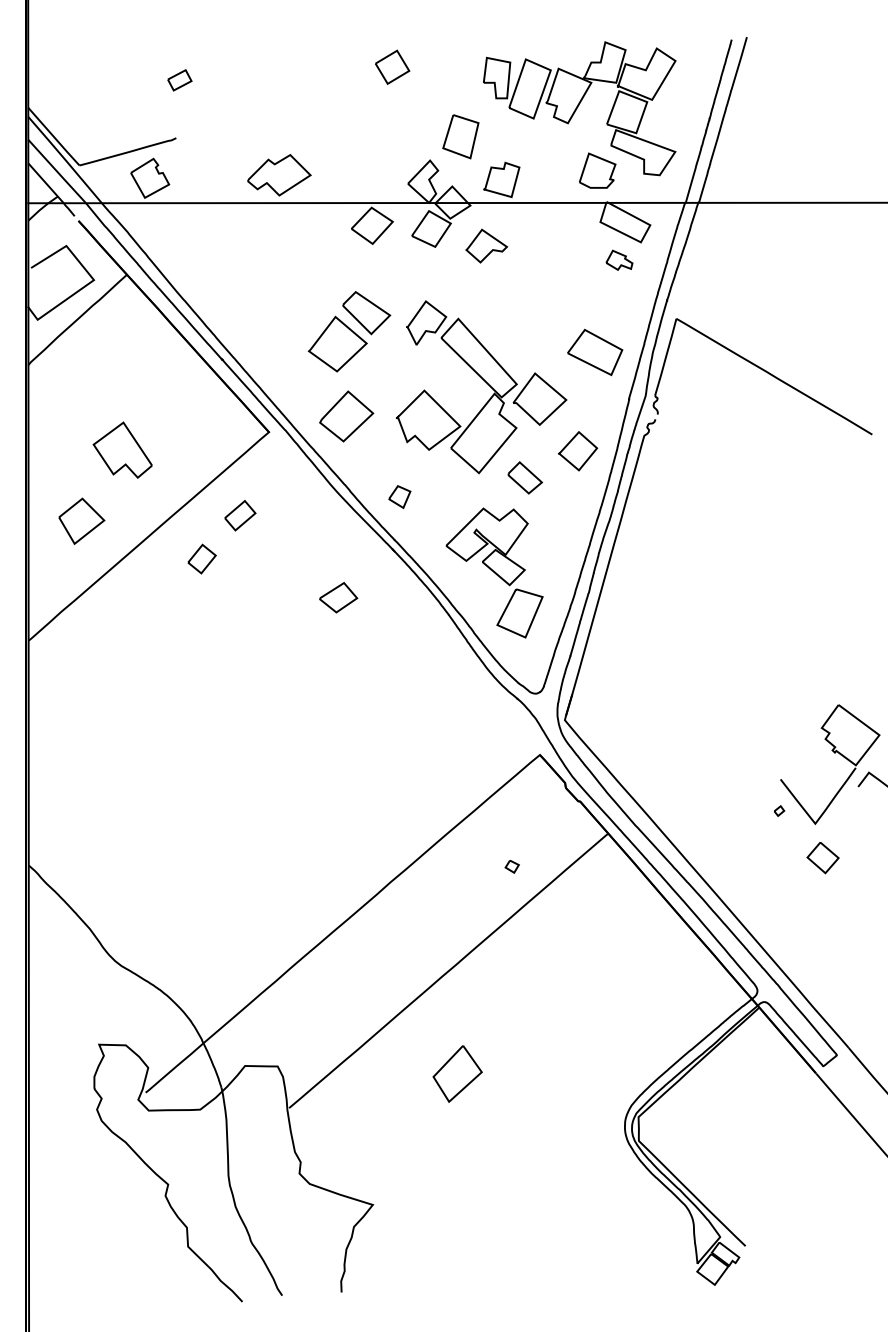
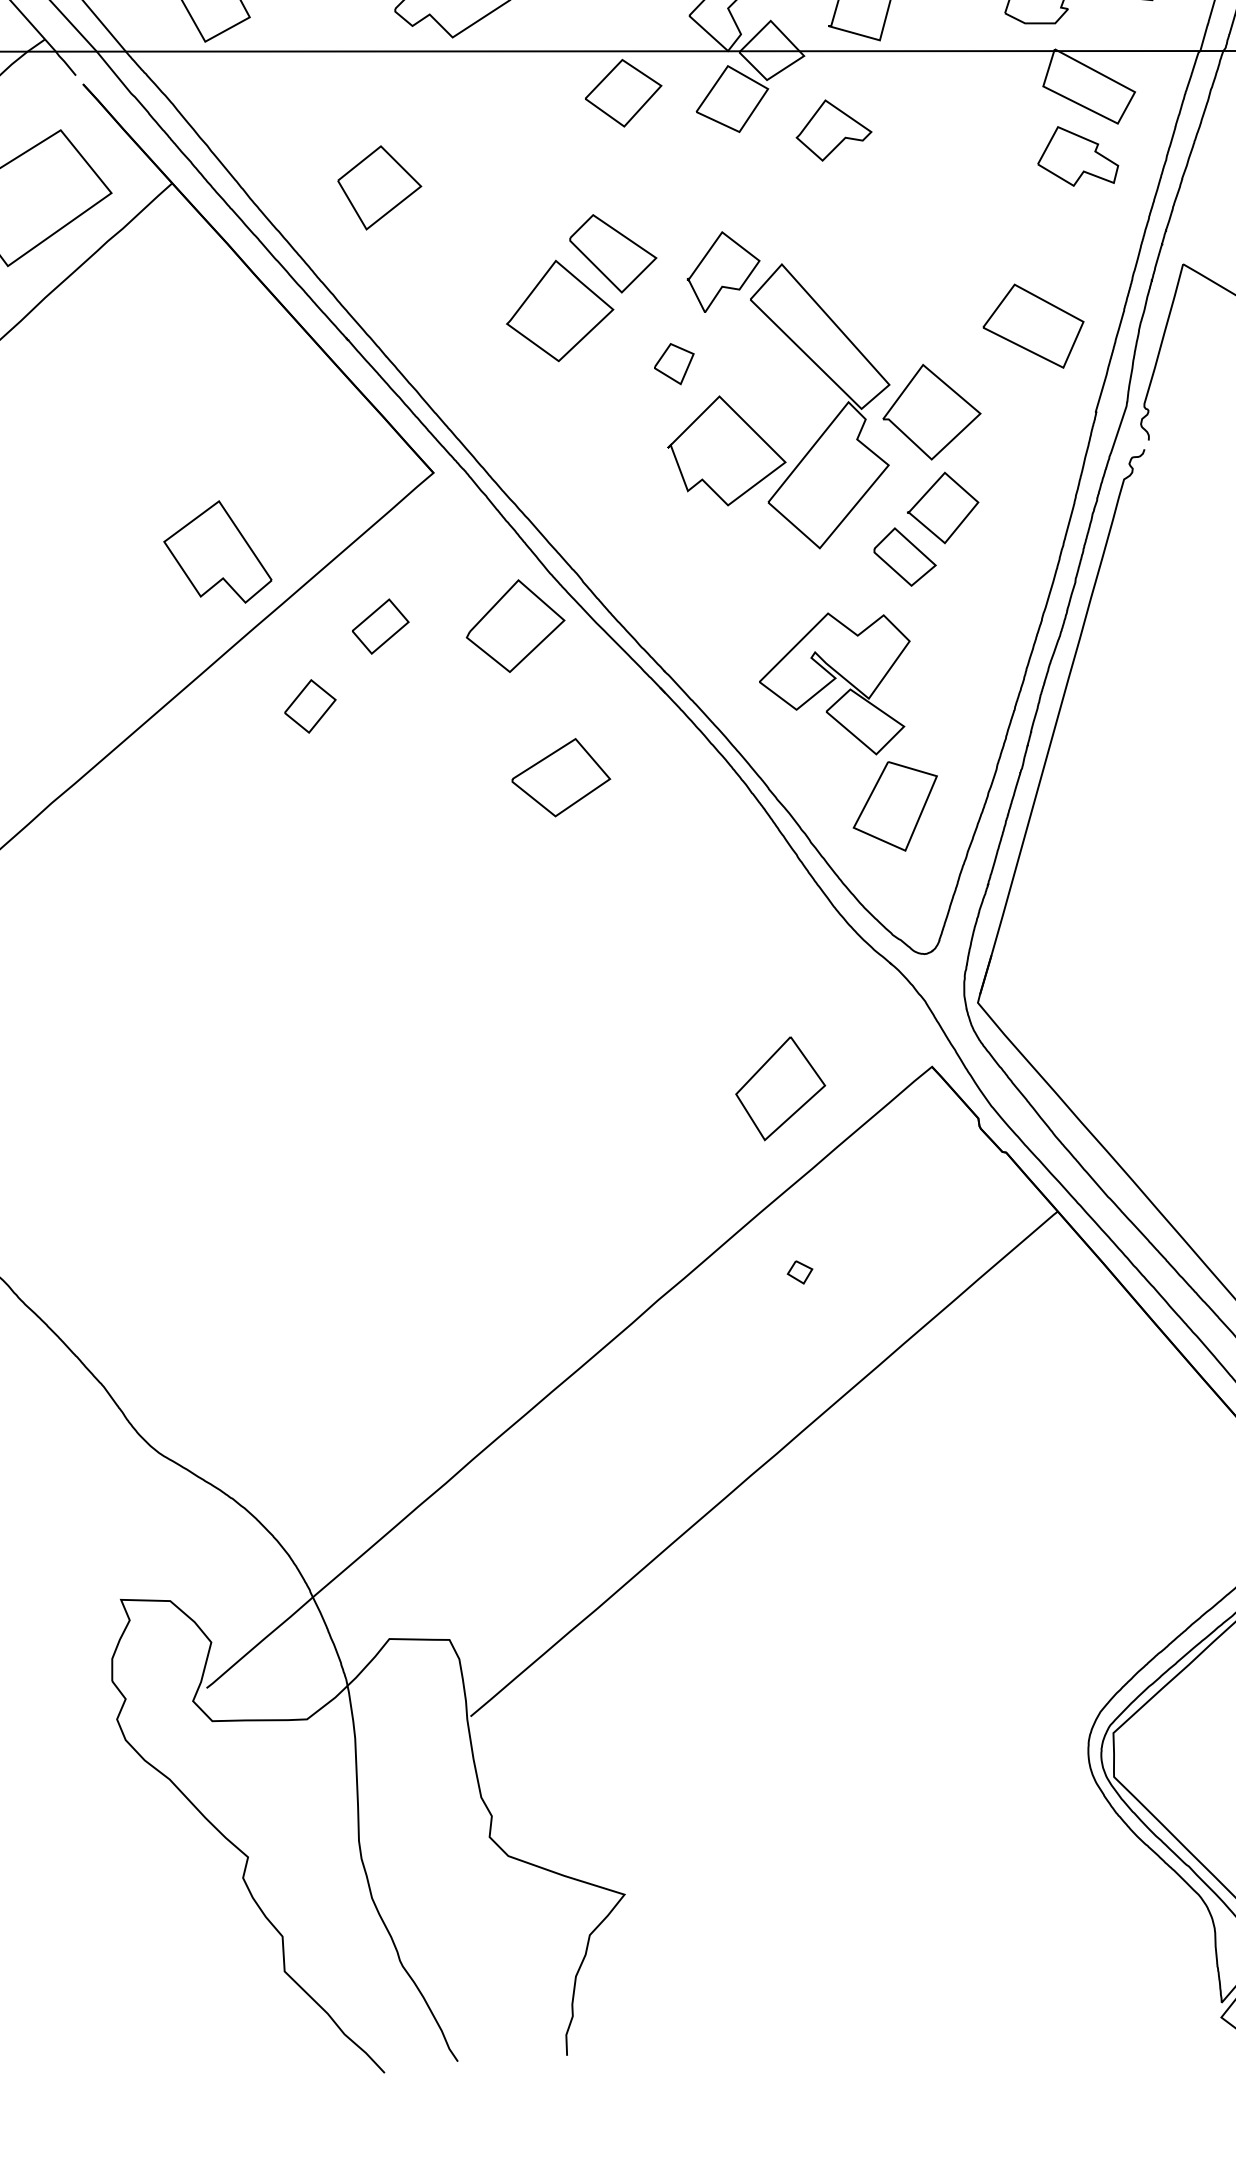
part: (619, 260) -> (1078, 157), size x1.67
part: (346, 416) -> (515, 626), moved
part: (122, 449) -> (217, 550), moved
part: (578, 451) -> (944, 508), moved
part: (399, 497) -> (673, 364), moved
part: (81, 520) -> (379, 186), moved
part: (338, 597) -> (561, 777), size x1.43
part: (511, 866) -> (798, 1271), moved
part: (457, 1073) -> (780, 1088), moved

